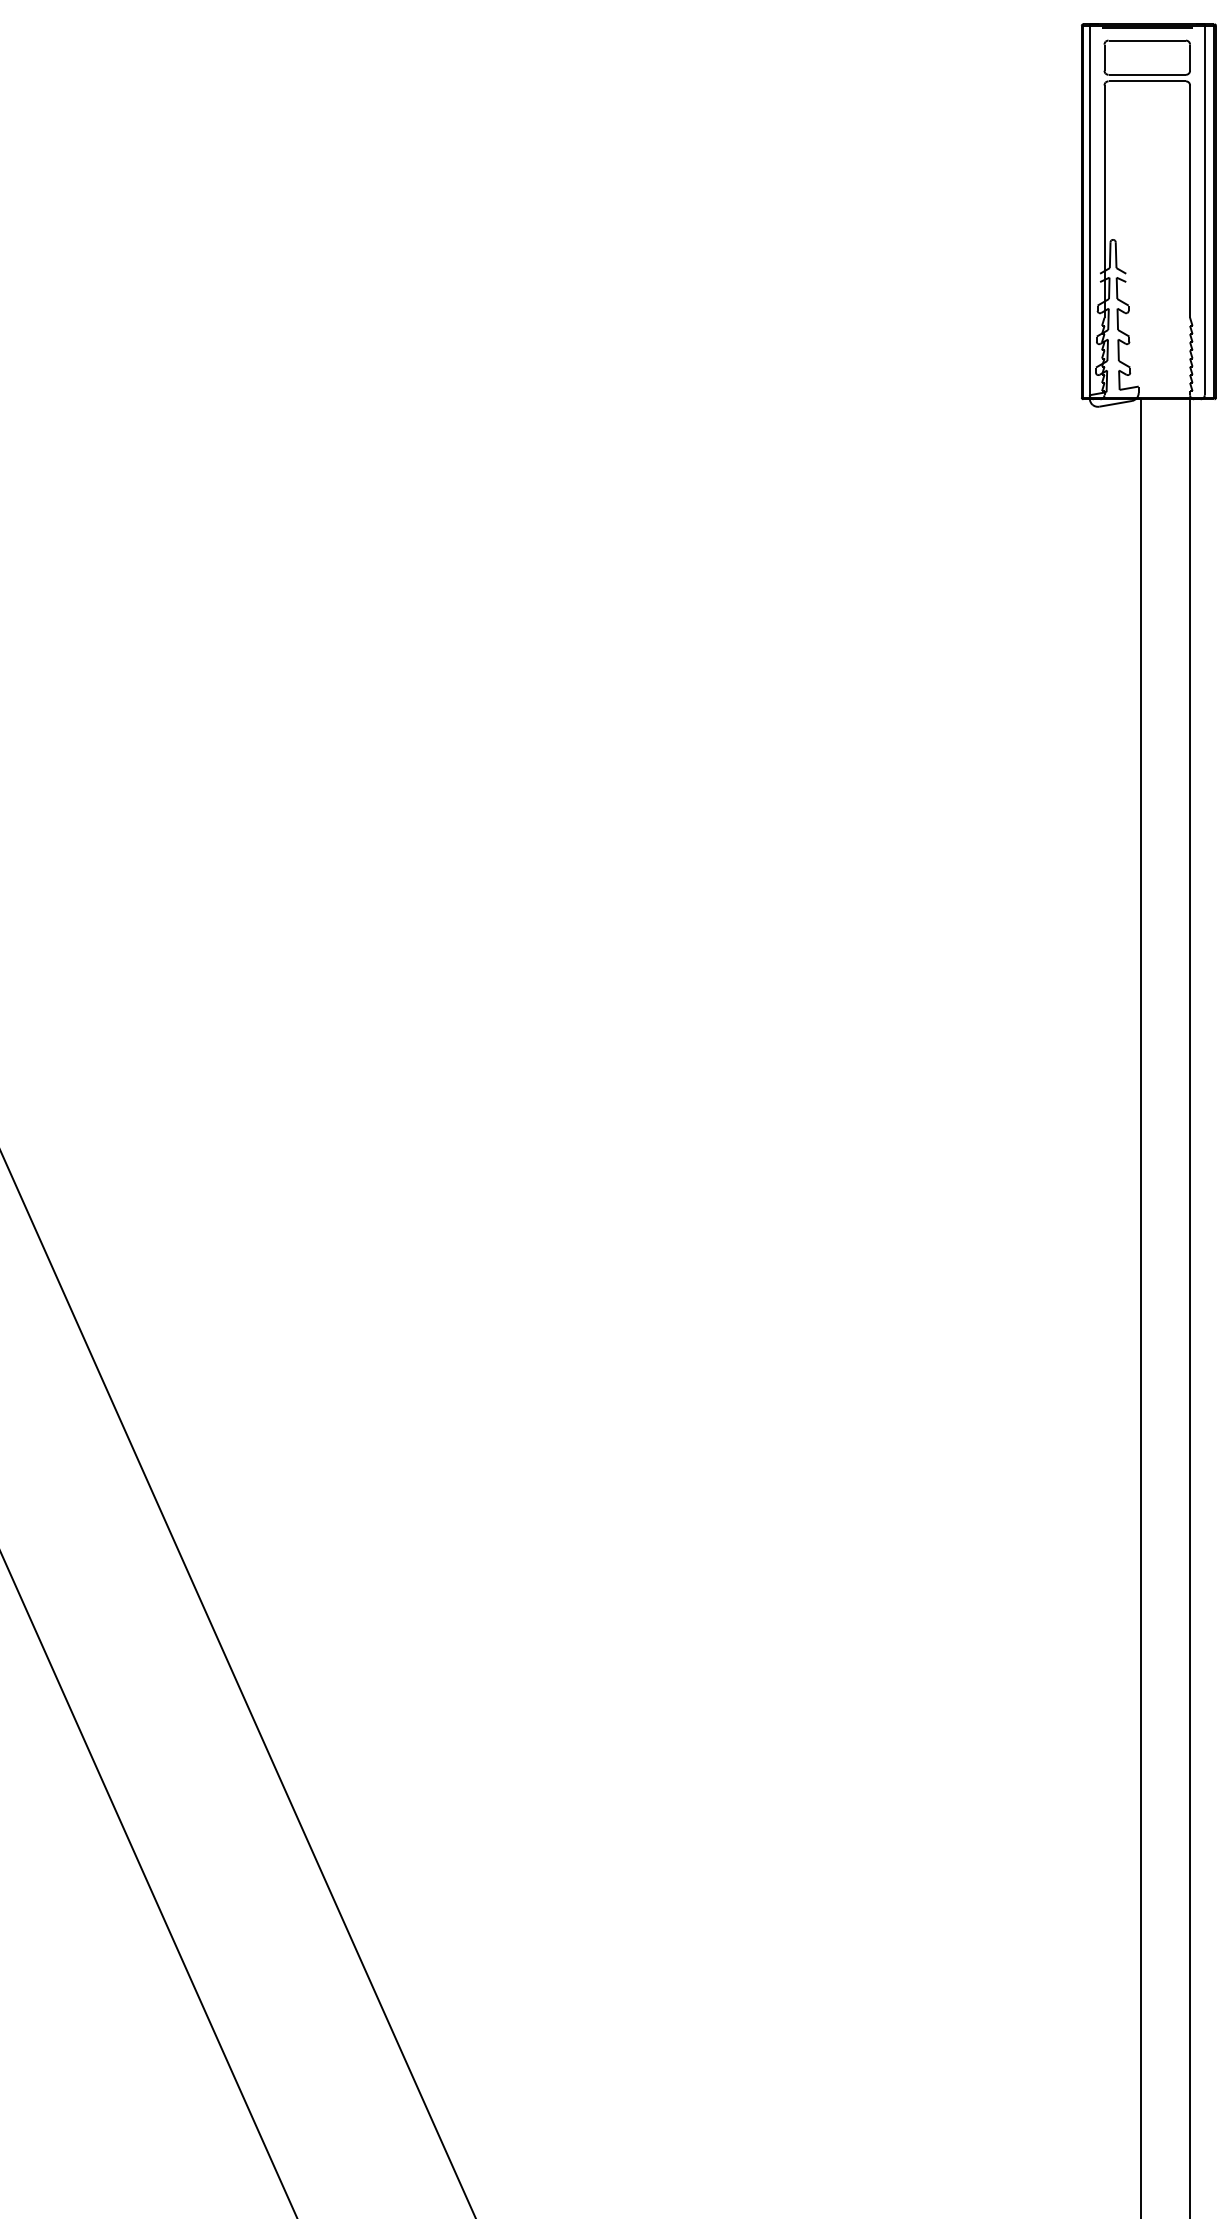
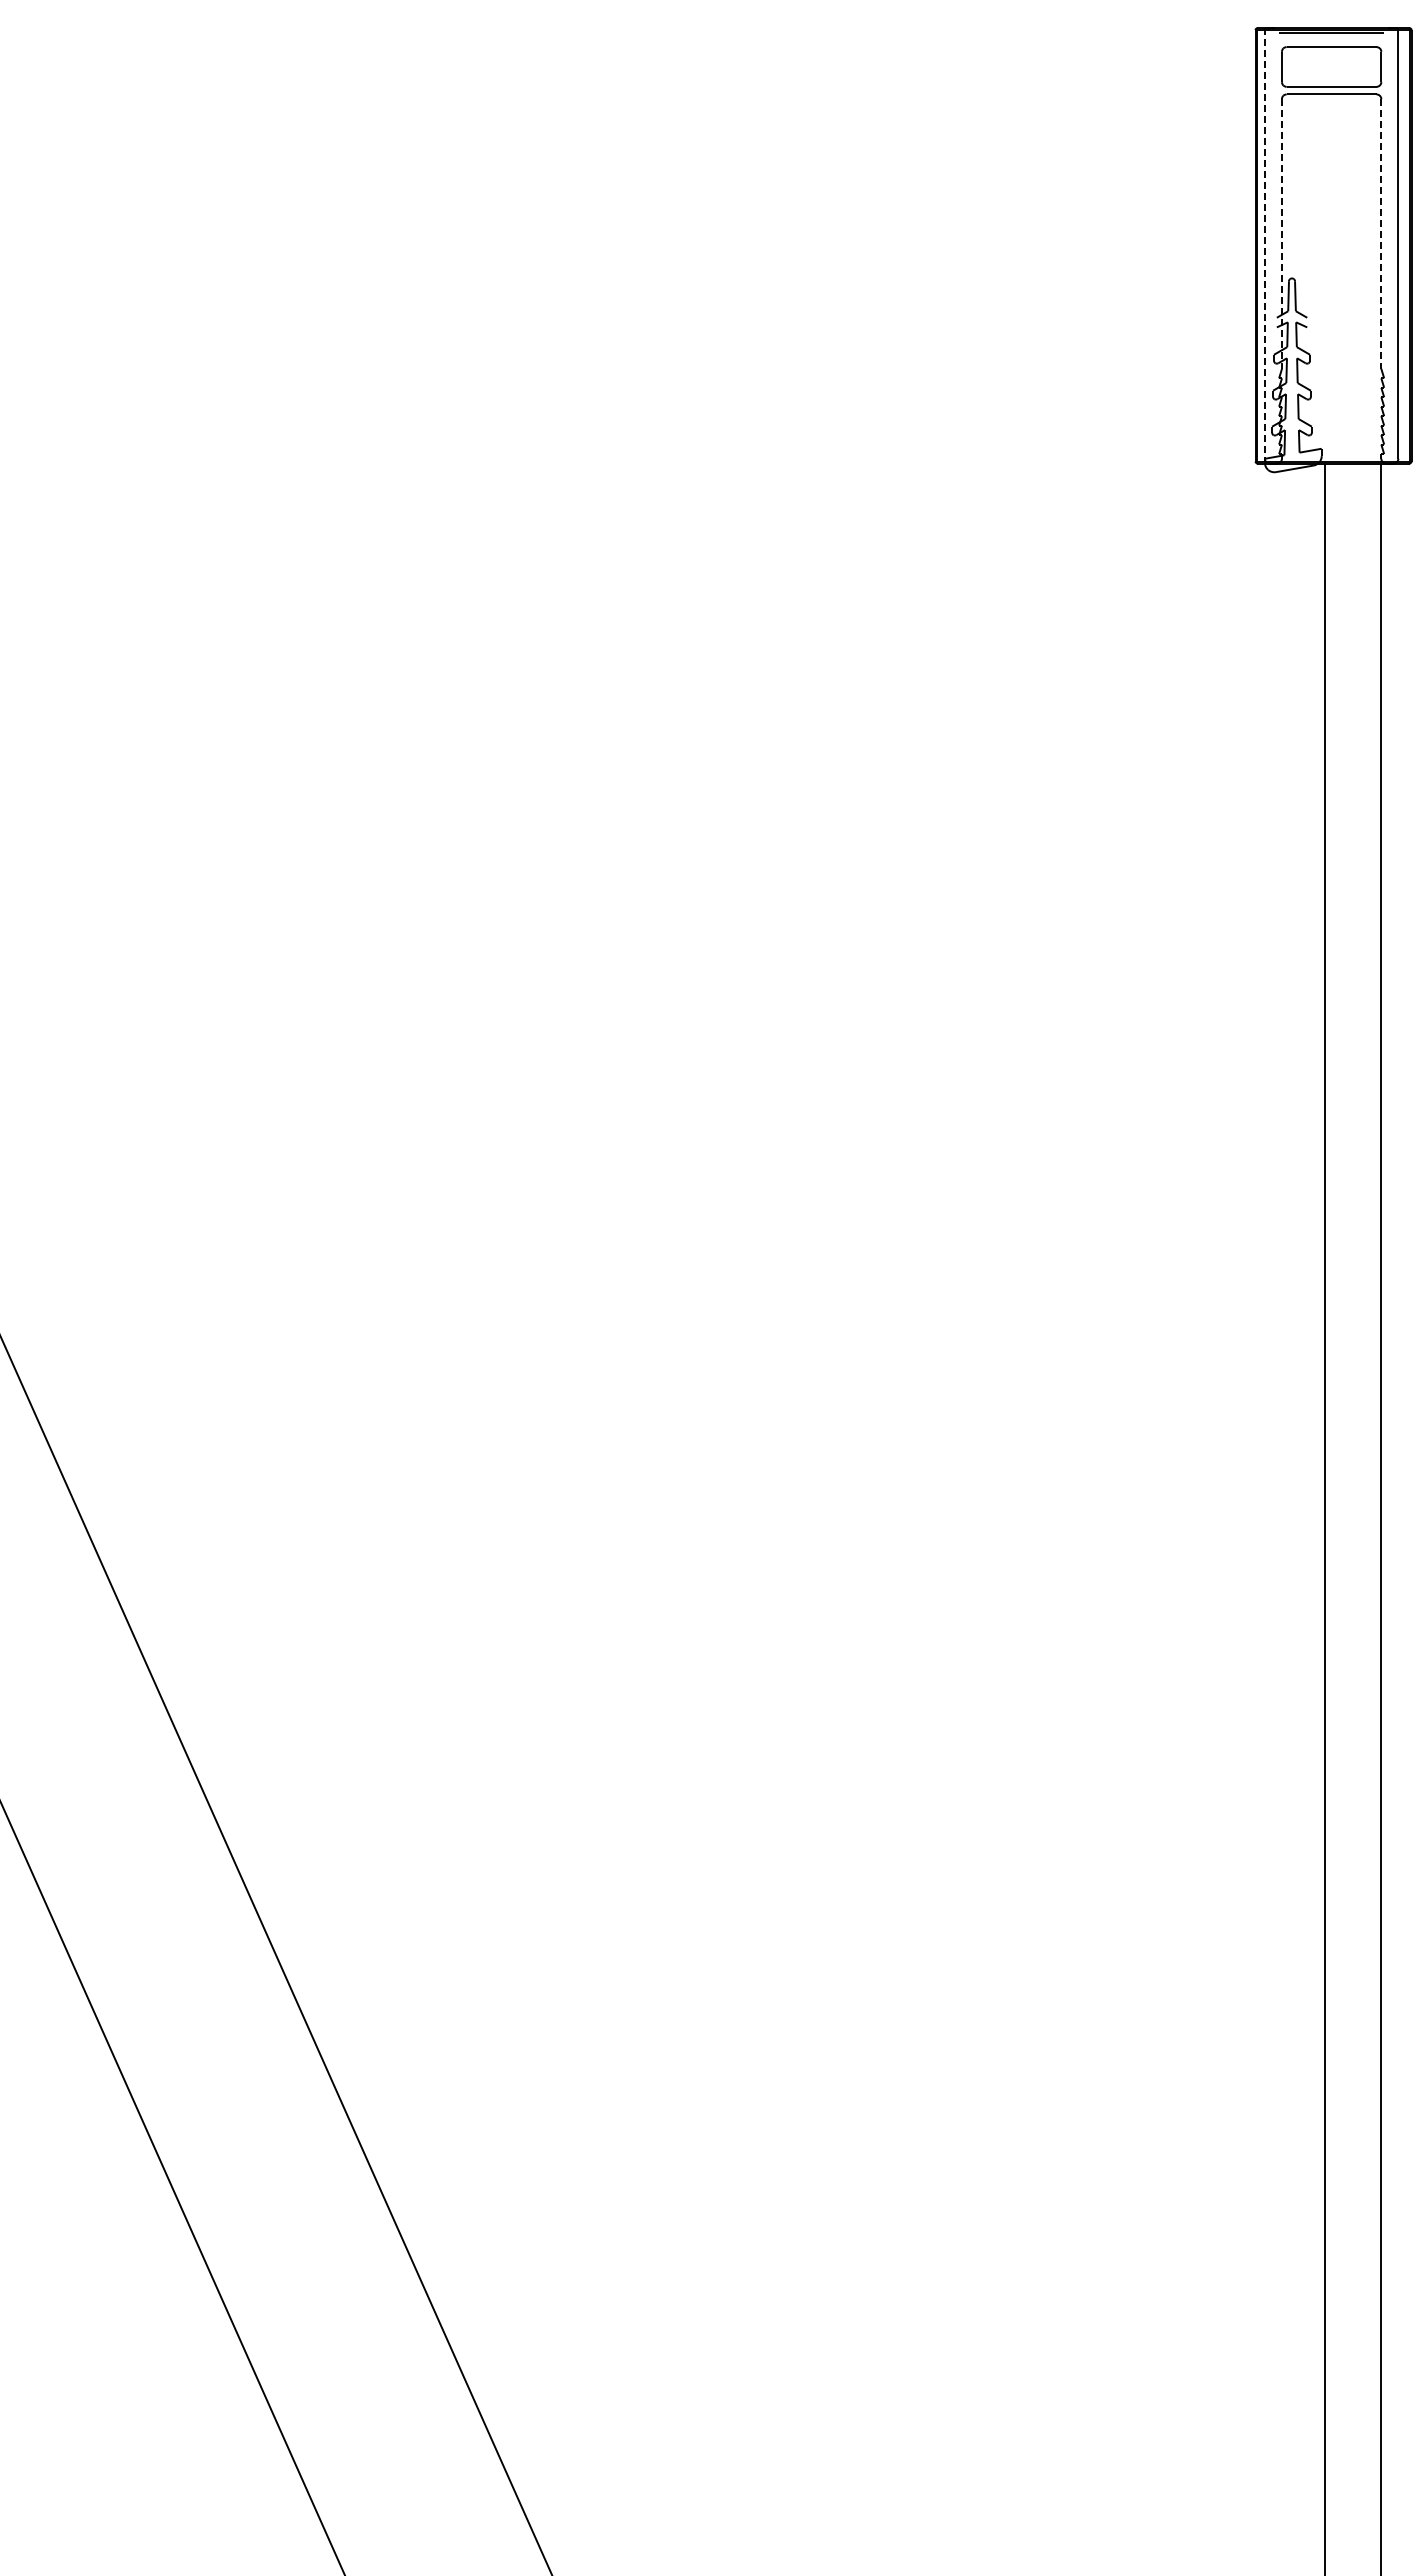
line: (1104, 202) -> (1281, 234), solid -> dashed
line: (1190, 202) -> (1381, 234), solid -> dashed
line: (1089, 212) -> (1264, 246), solid -> dashed

